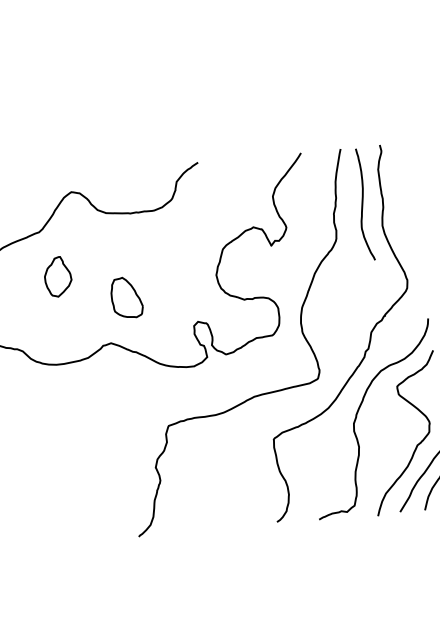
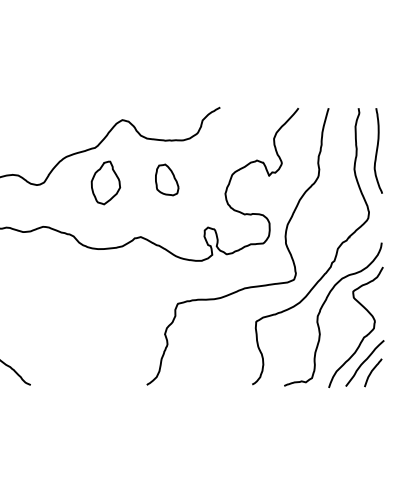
curve: (363, 204) -> (377, 150), moved
part: (57, 276) -> (105, 182), size x1.43
part: (127, 297) -> (167, 179), moved

